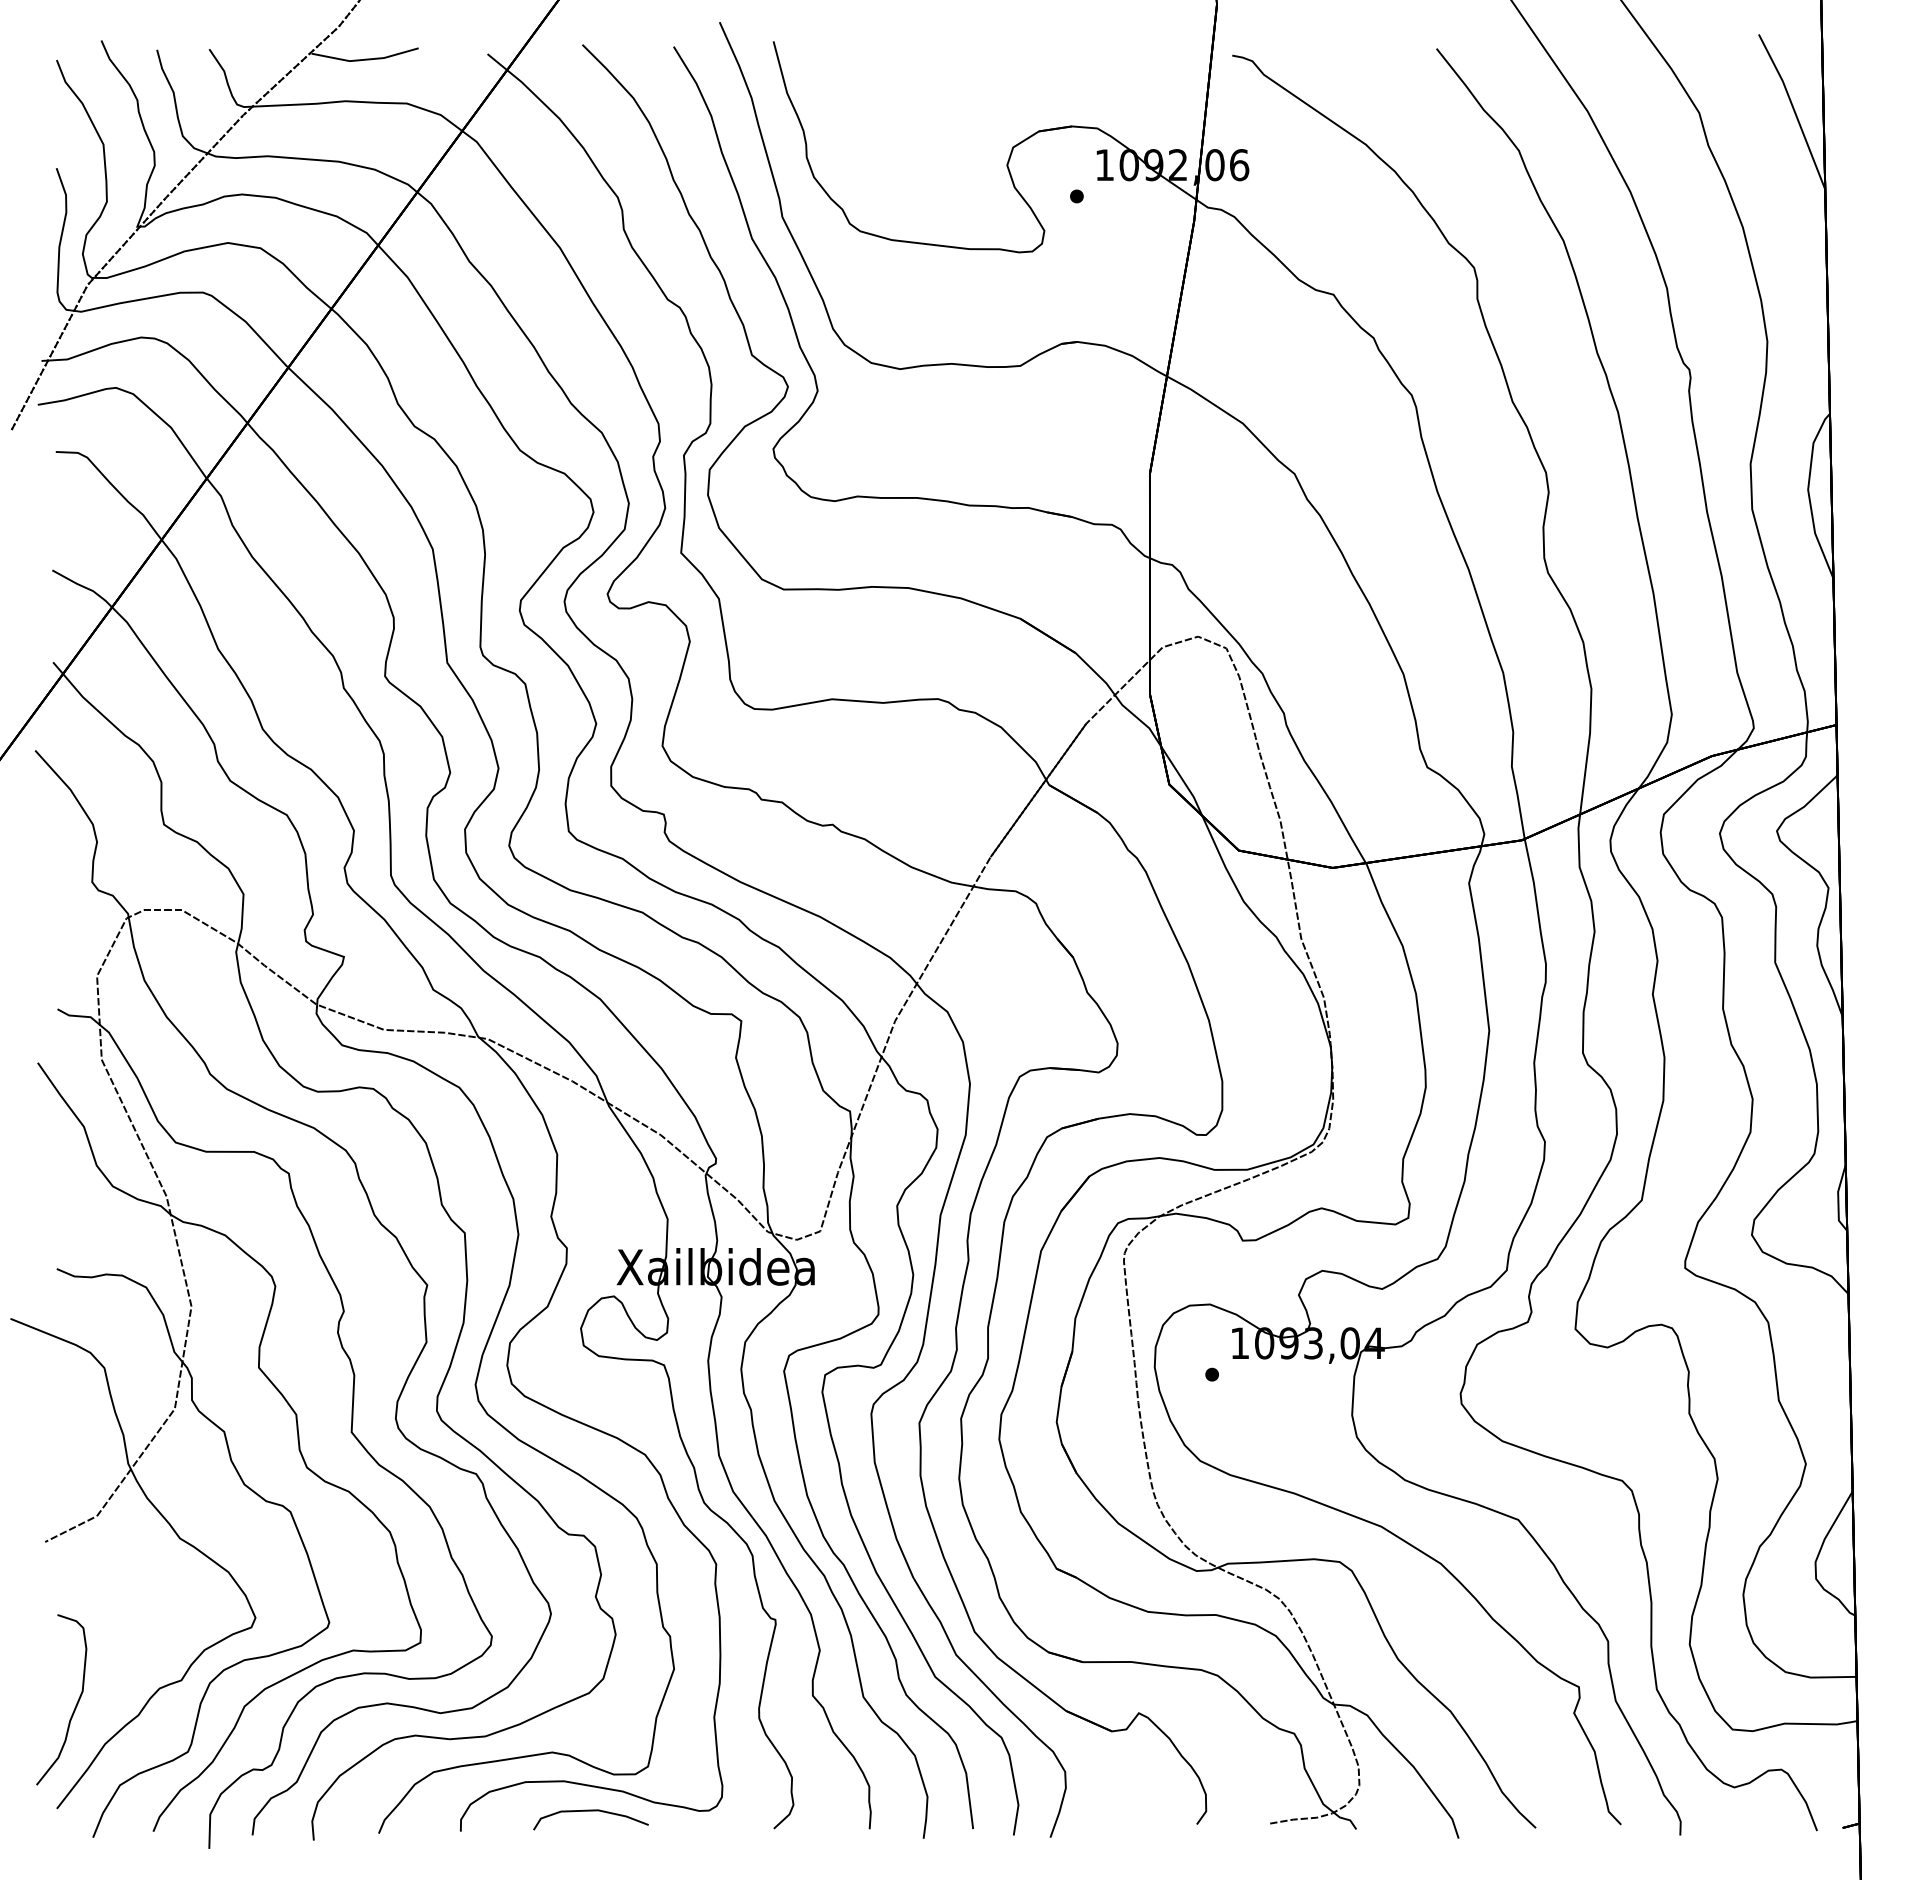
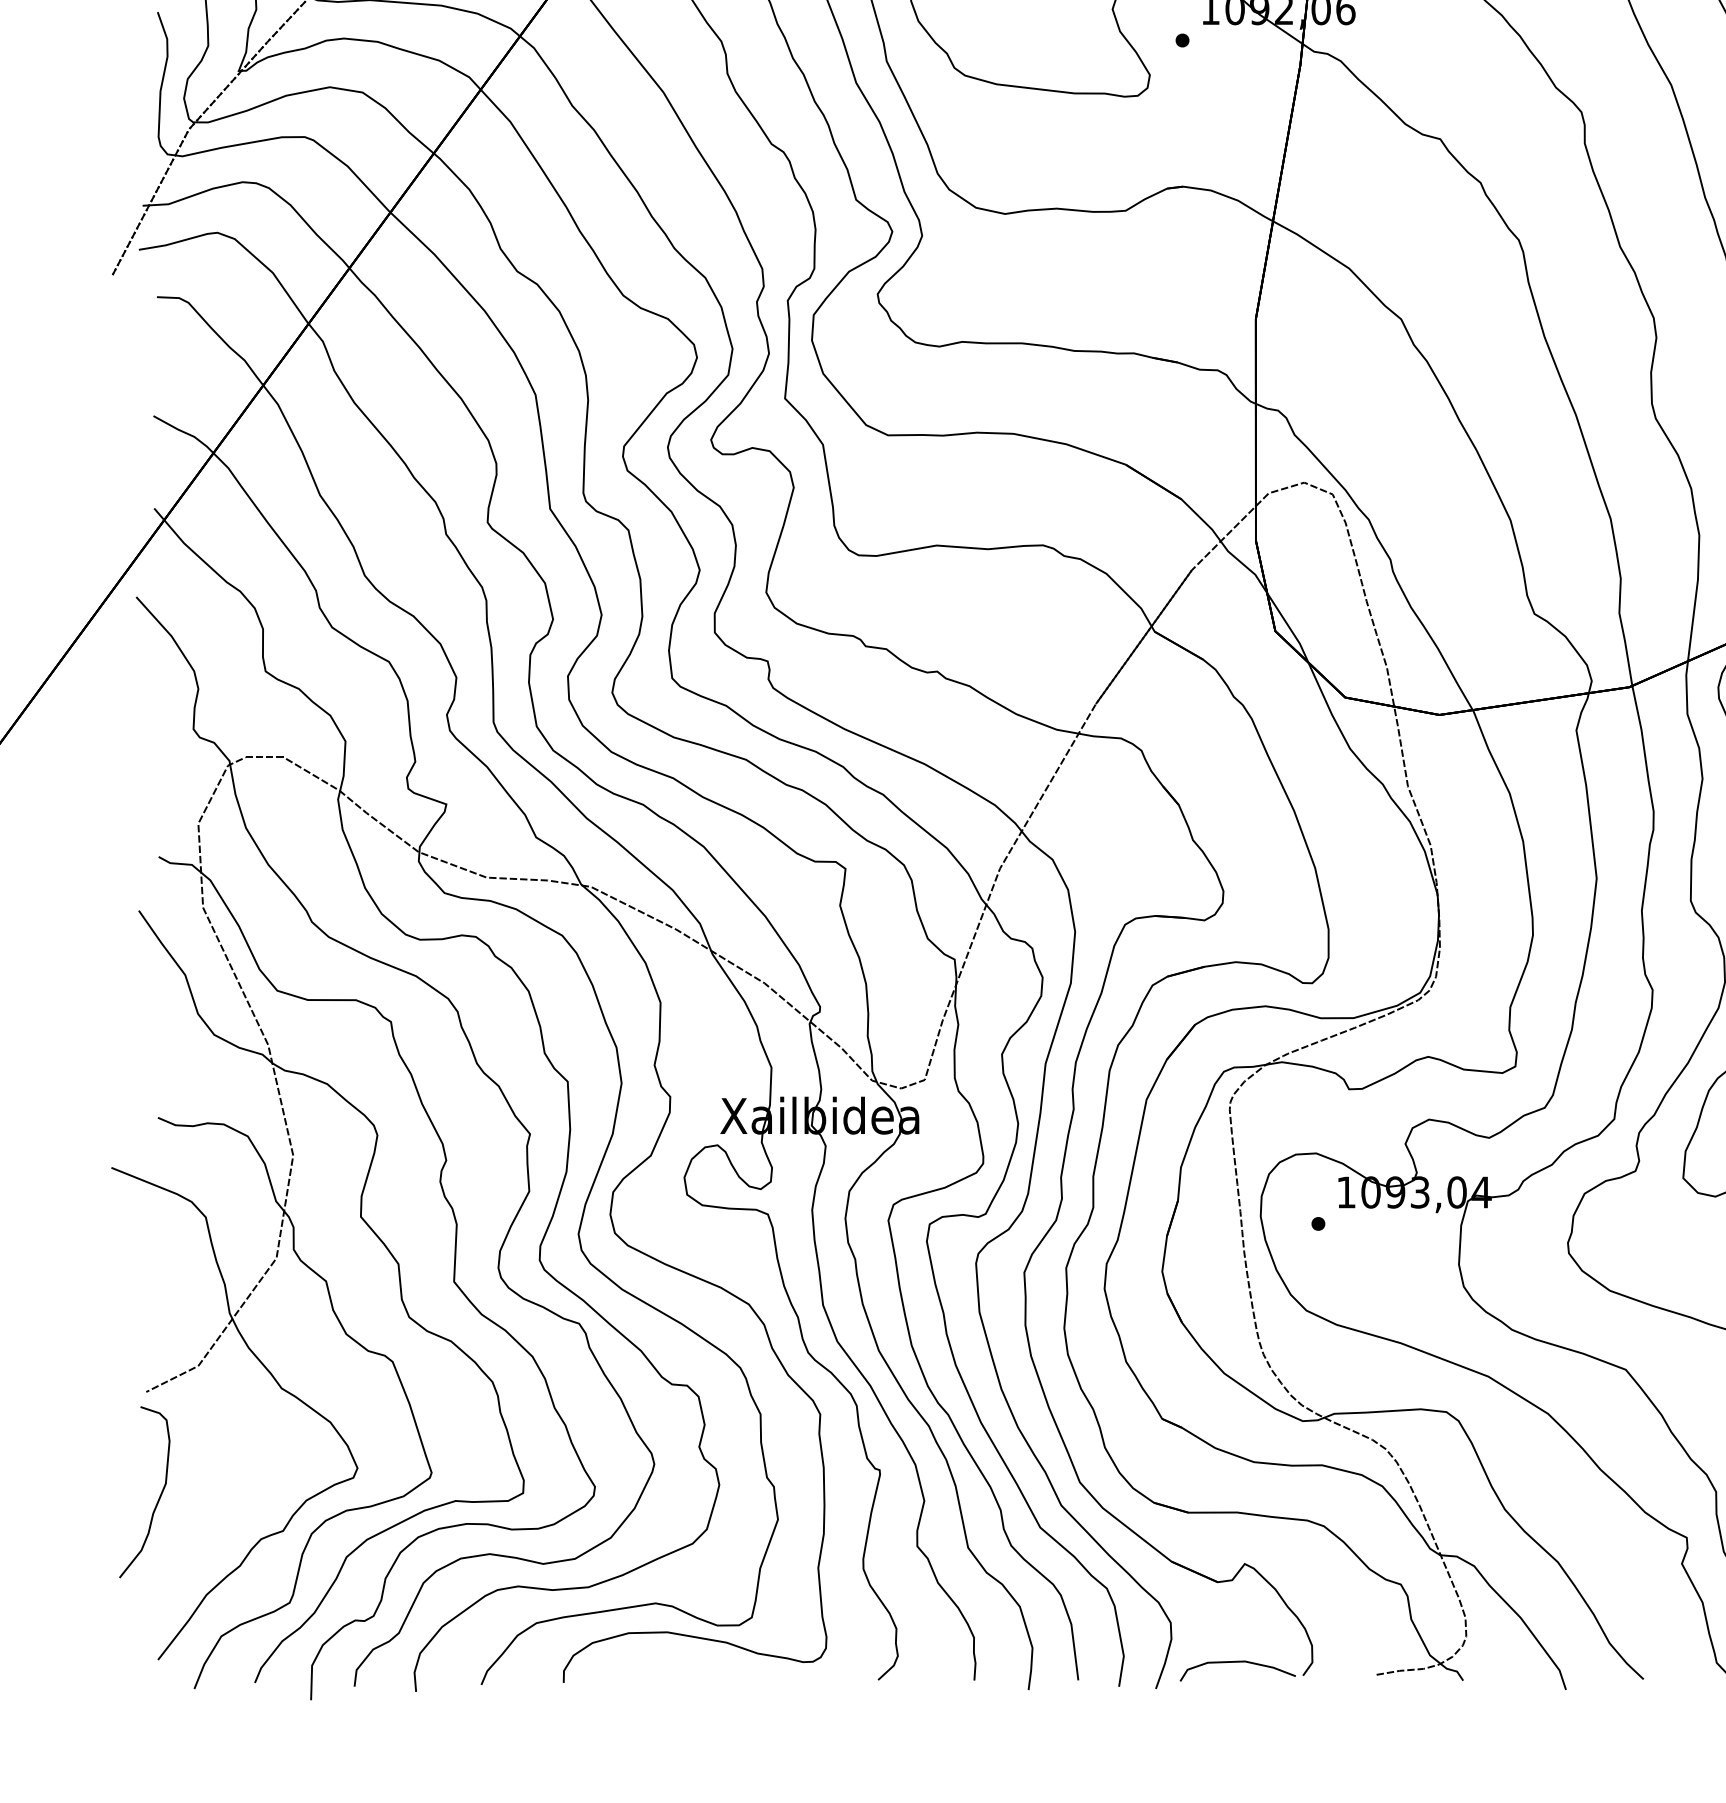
curve: (75, 1705) -> (158, 1497), moved
curve: (590, 1811) -> (1237, 1662), moved

